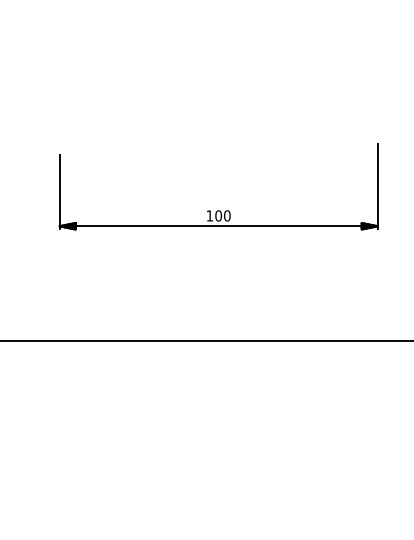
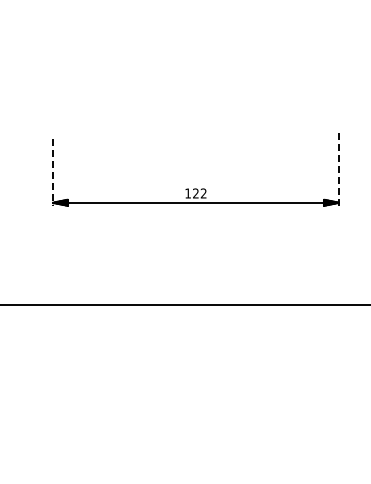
line: (377, 185) -> (338, 166), solid -> dashed
line: (59, 192) -> (53, 172), solid -> dashed
text: (222, 215) -> (199, 193), 100 -> 122

